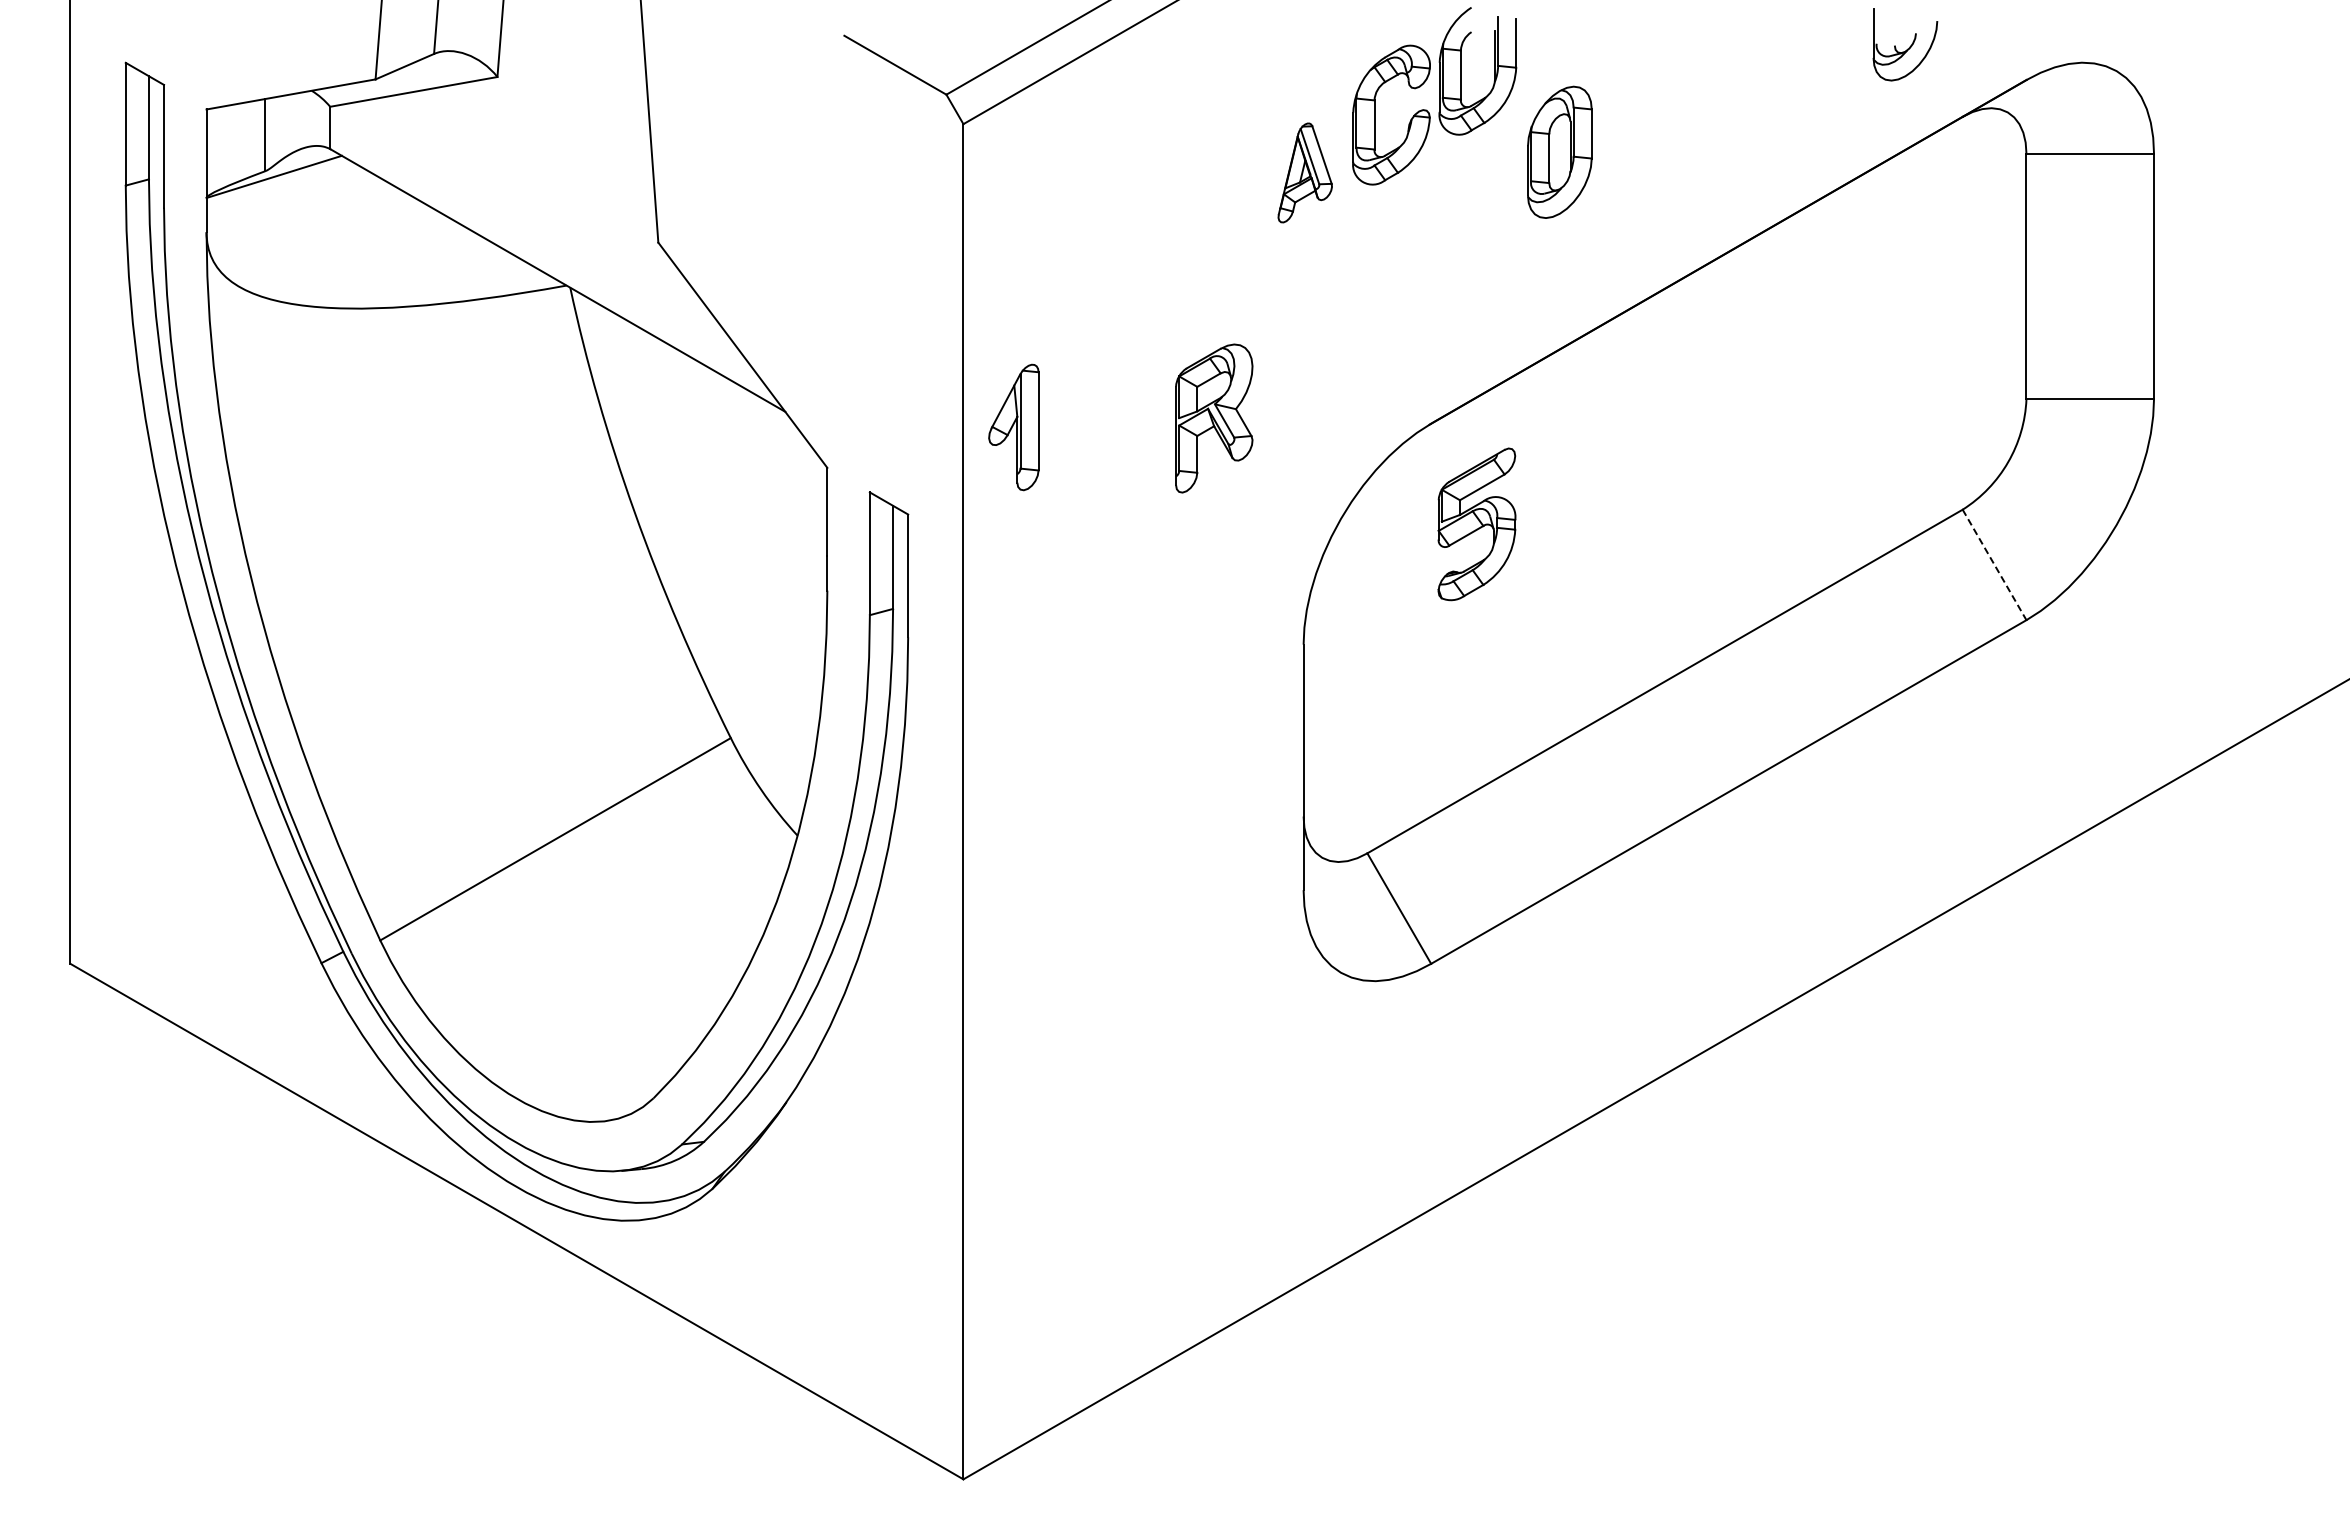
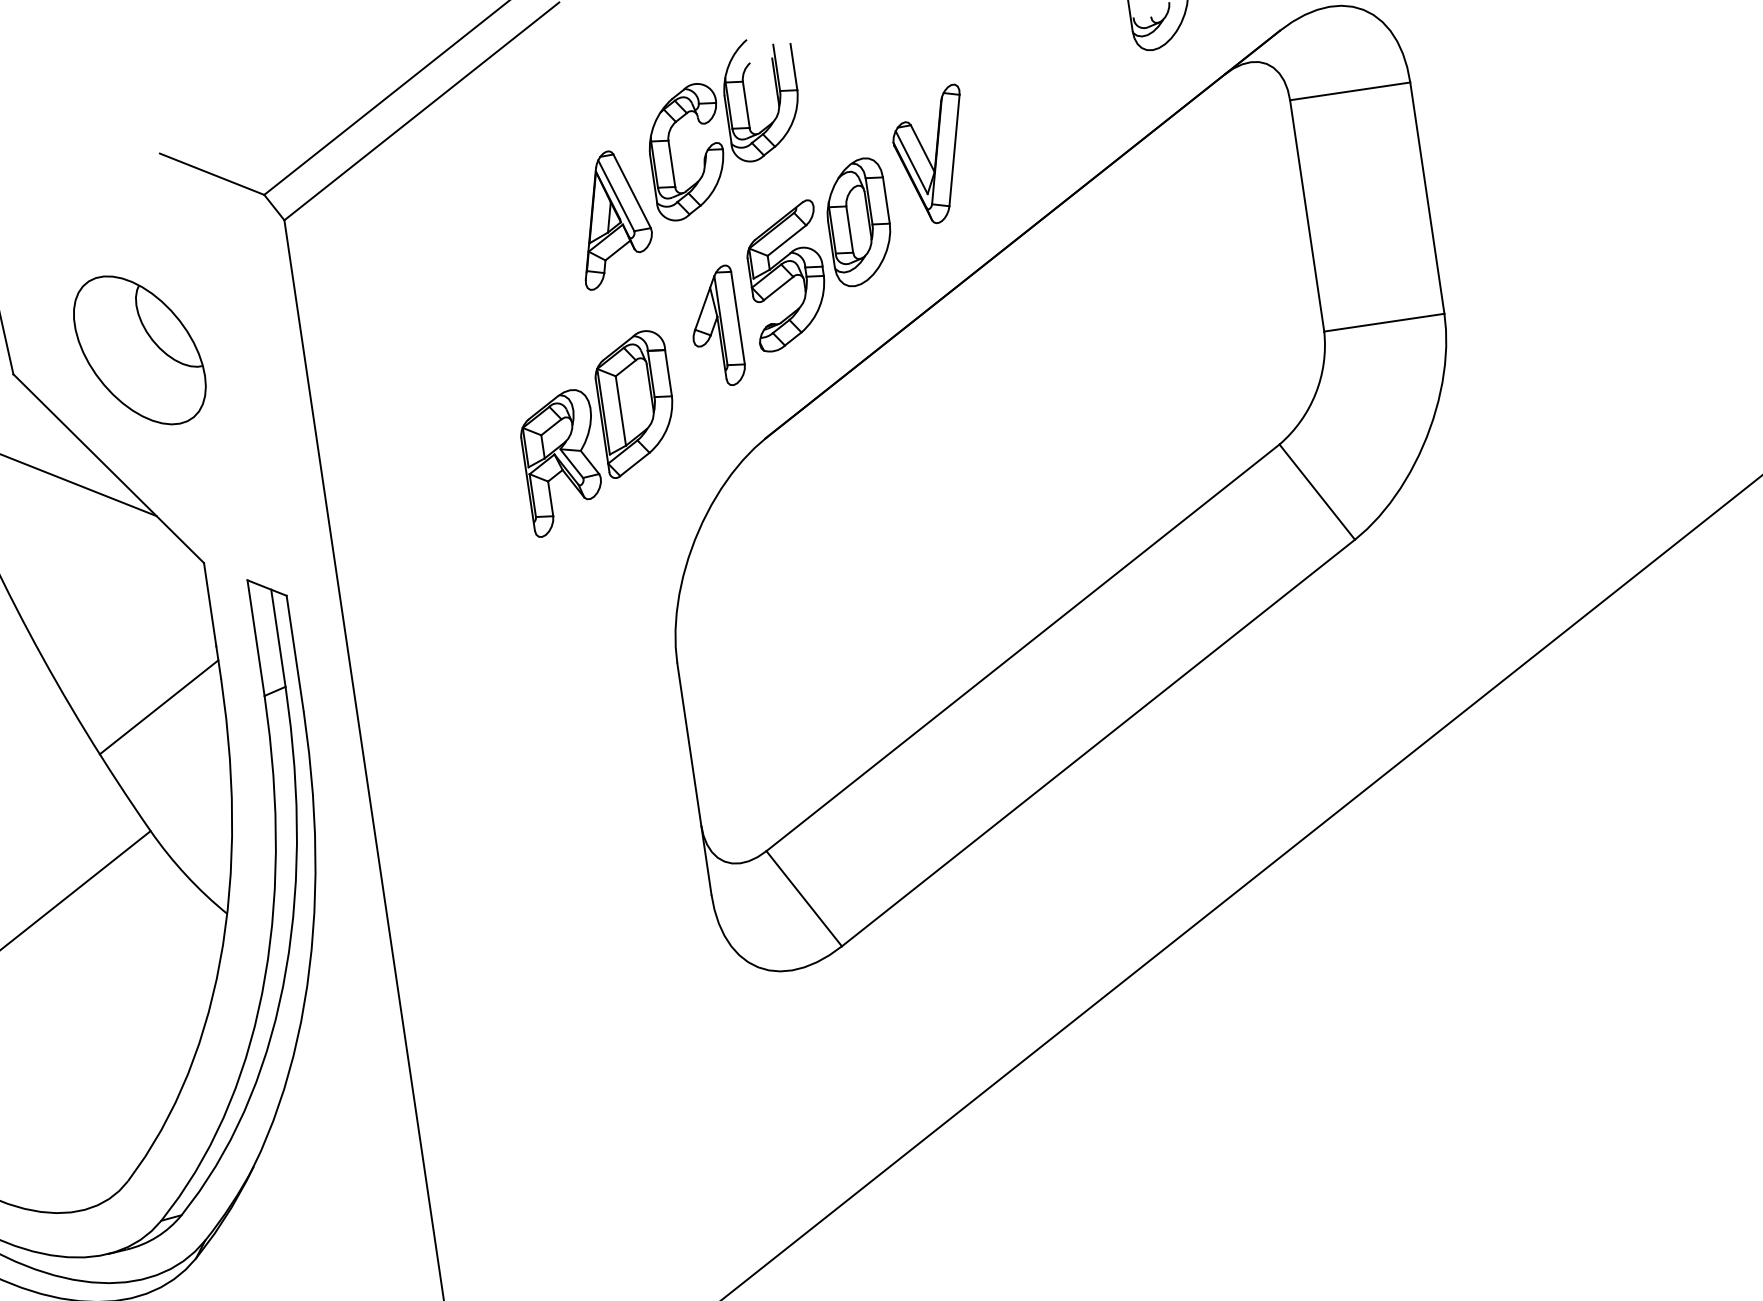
part: (1559, 151) -> (858, 221), moved
part: (1646, 156) -> (932, 155), added
part: (1305, 172) -> (613, 218), size x1.43
part: (792, 237) -> (139, 350), added
part: (1300, 368) -> (635, 403), added
part: (1013, 427) -> (715, 327), moved
part: (1476, 524) -> (786, 276), moved
line: (1994, 564) -> (1317, 491), dashed -> solid
line: (758, 610) -> (158, 707), added

